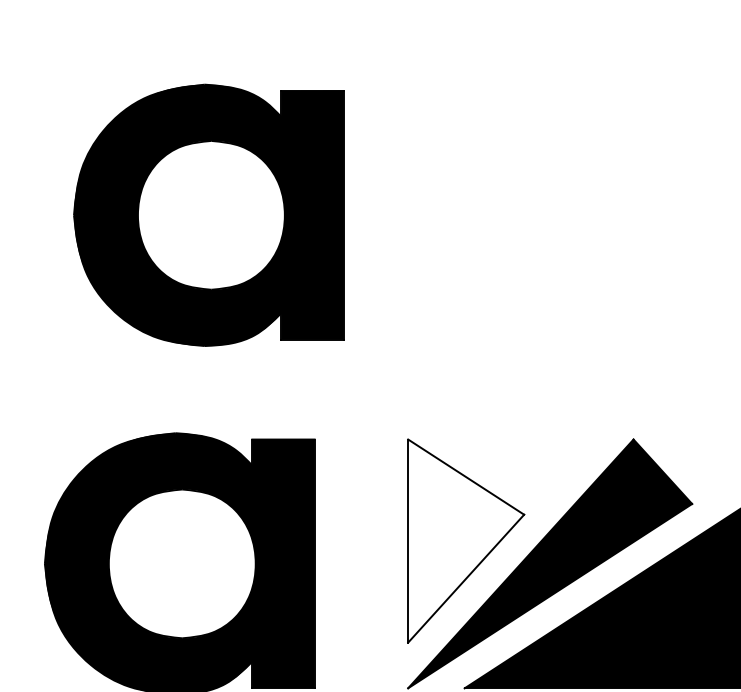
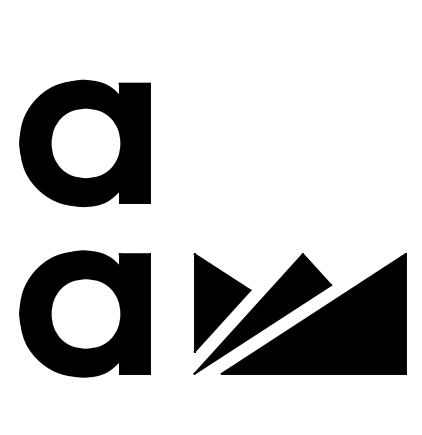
part: (208, 215) -> (84, 143), moved
fill: (466, 540) -> (222, 302), added

